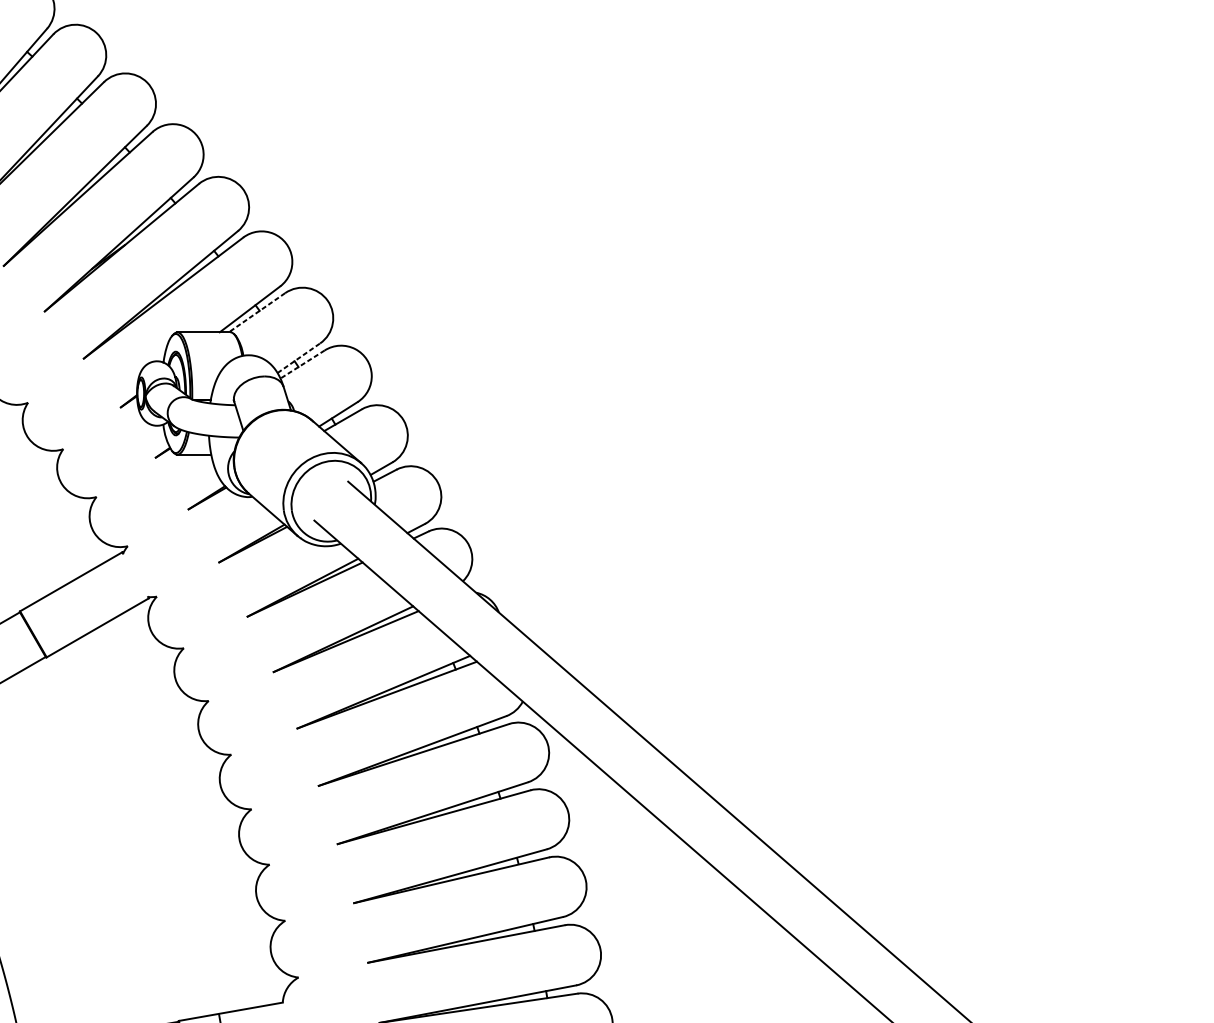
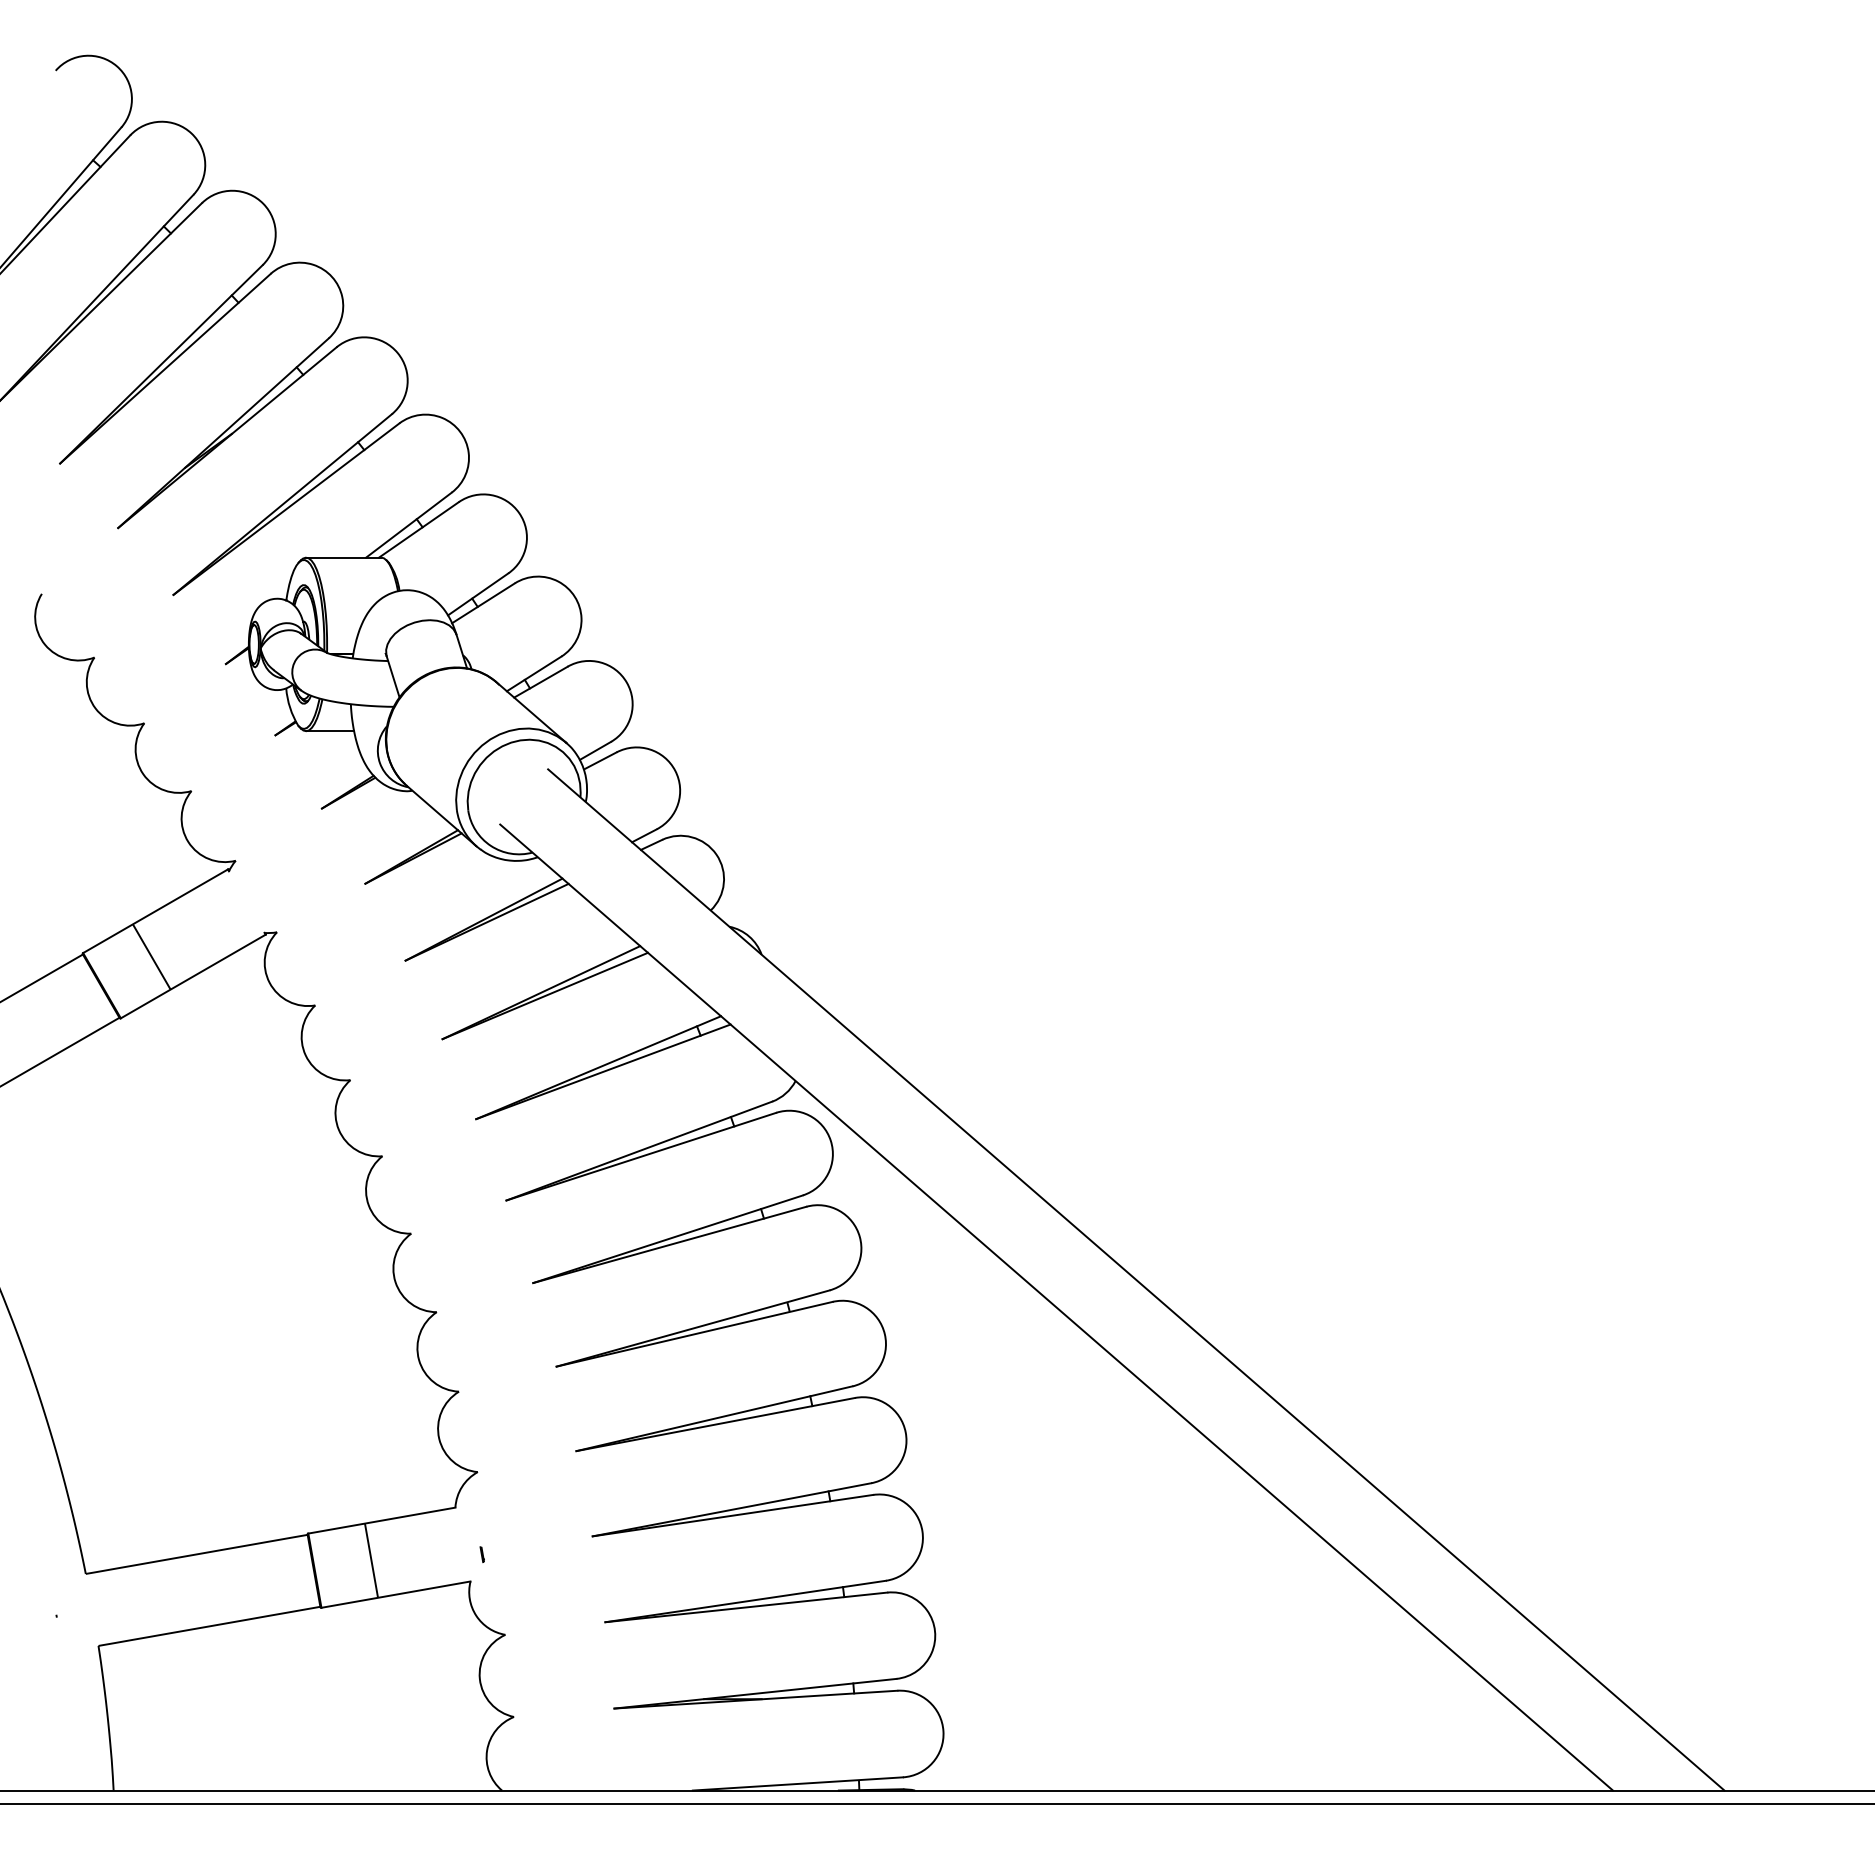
line: (256, 312) -> (418, 529), dashed -> solid
line: (299, 358) -> (478, 594), dashed -> solid
line: (302, 364) -> (483, 603), dashed -> solid
line: (68, 613) -> (151, 956), added

